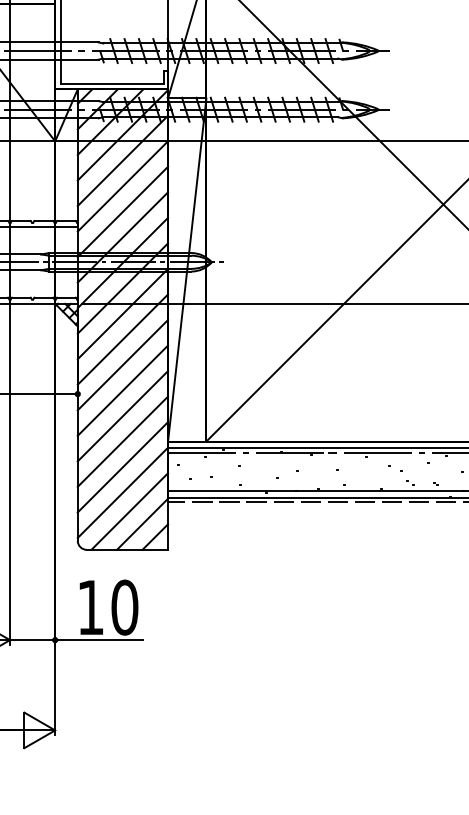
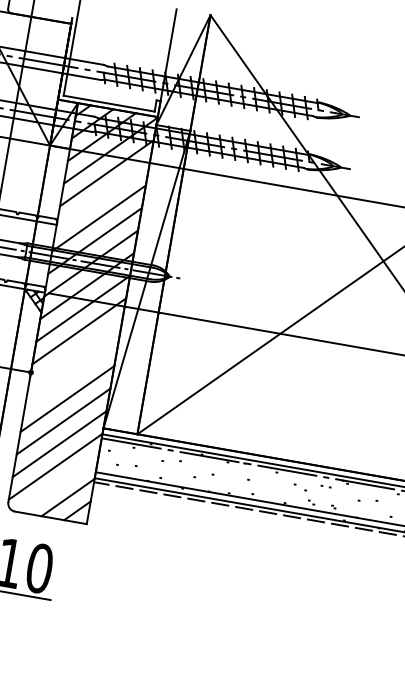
line: (122, 186) -> (102, 195), removed
line: (122, 365) -> (74, 354), removed
line: (122, 390) -> (71, 376), removed
line: (129, 511) -> (58, 484), removed

